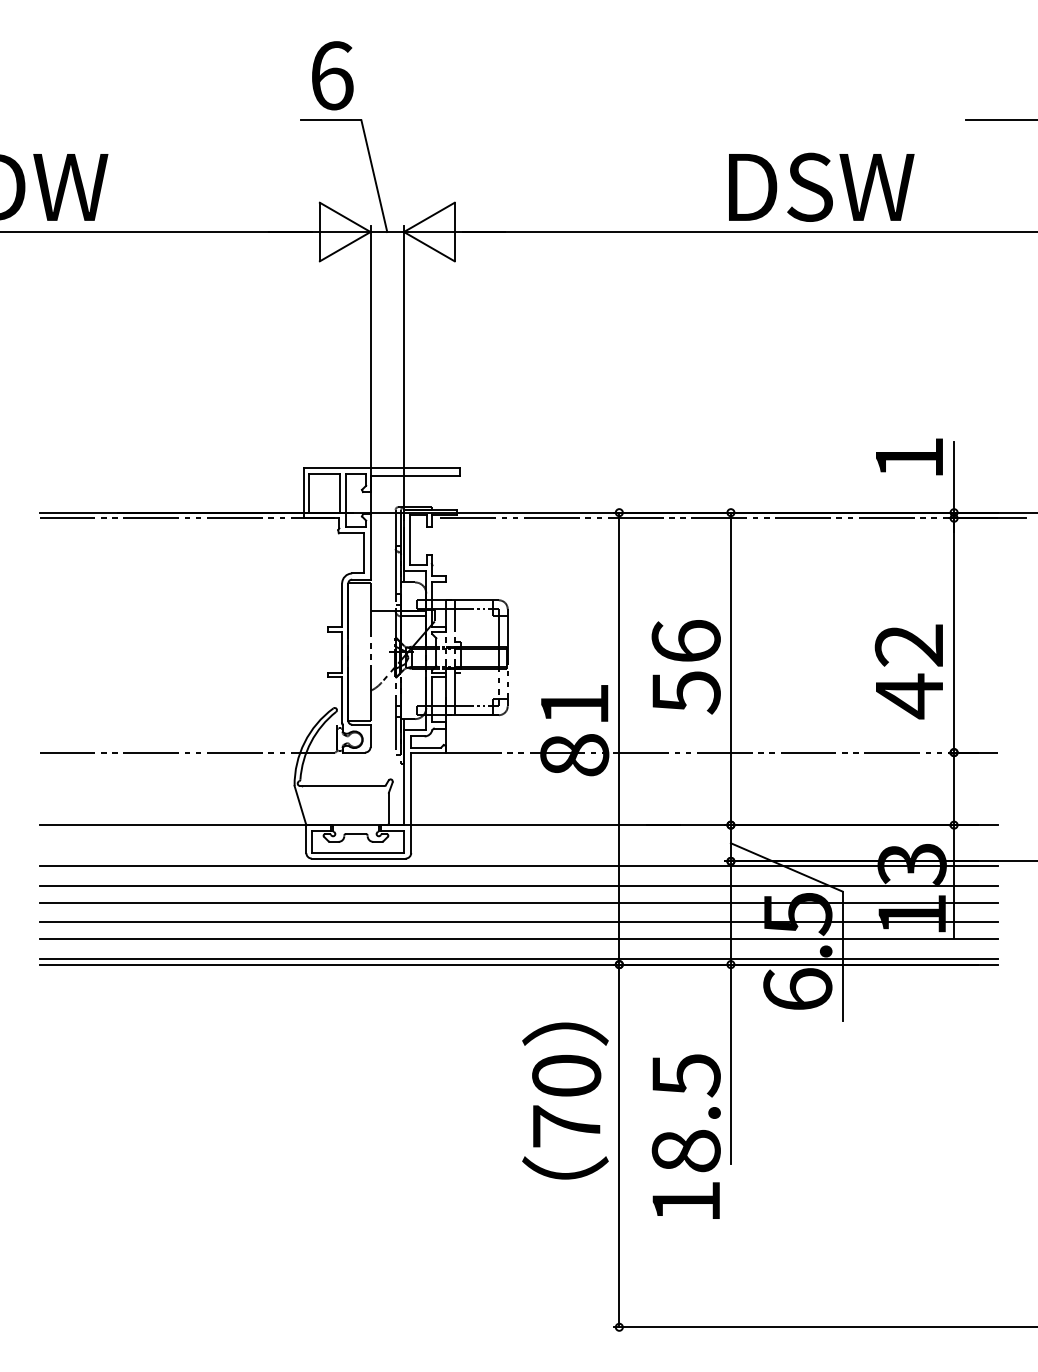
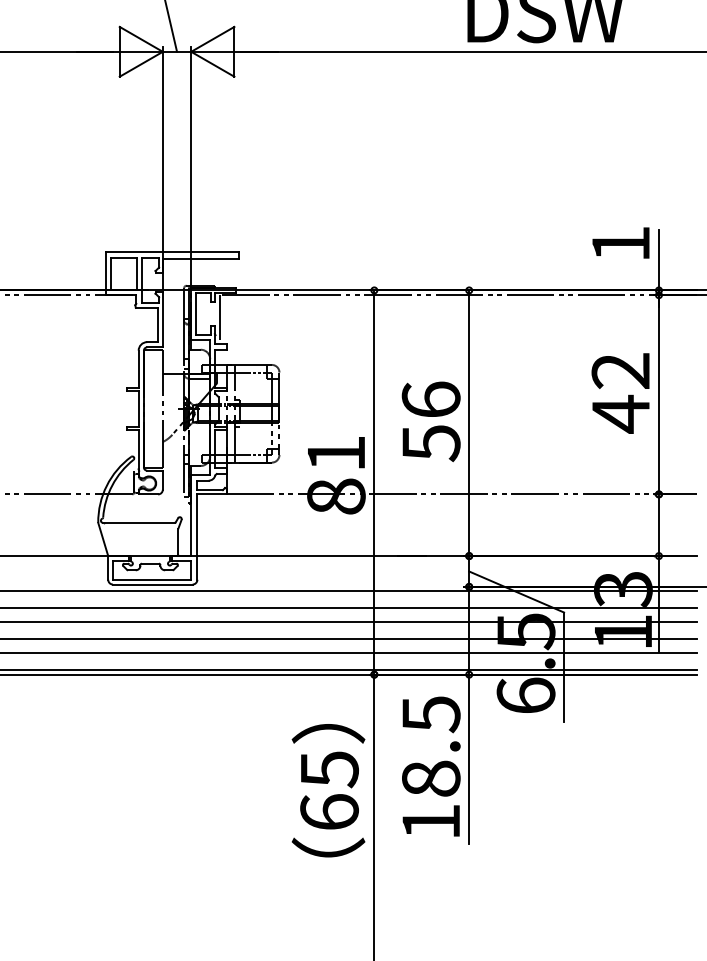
line: (437, 544) -> (219, 317), added
text: (908, 671) -> (620, 393), moved
text: (566, 1100) -> (329, 790), 70 -> 65
text: (685, 1136) -> (430, 766), moved

